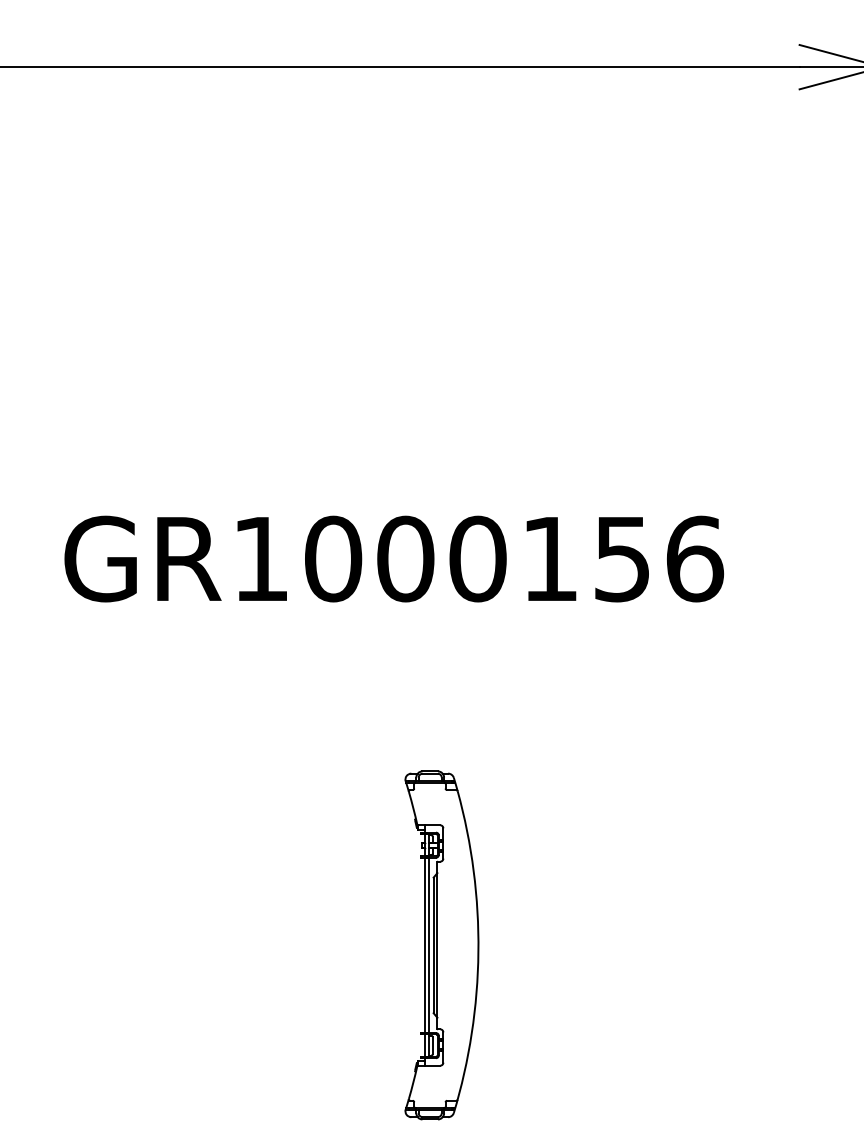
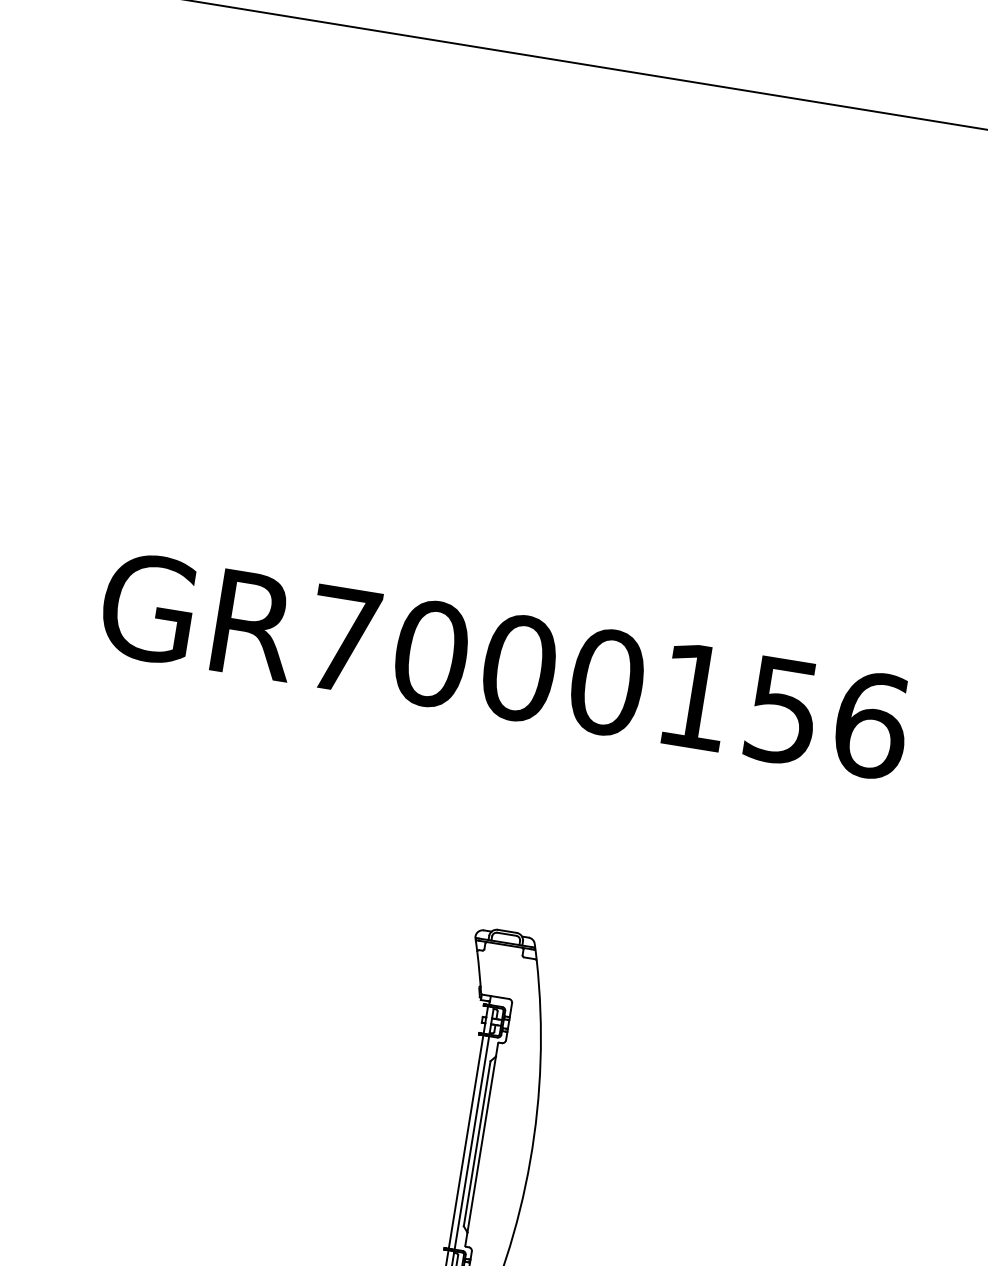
text: (260, 558) -> (342, 638), GR1000156 -> GR7000156

